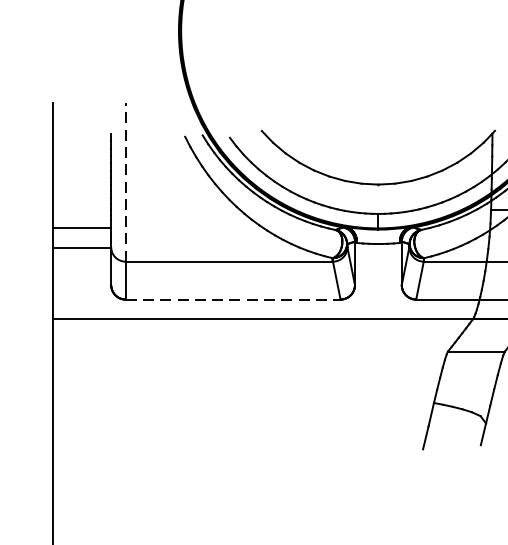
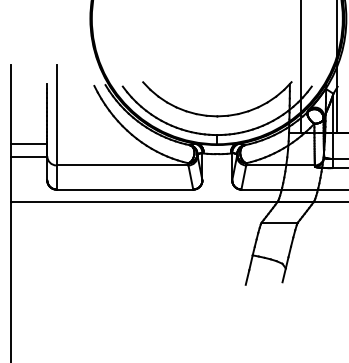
line: (125, 181) -> (56, 114), dashed -> solid
line: (234, 299) -> (125, 189), dashed -> solid

